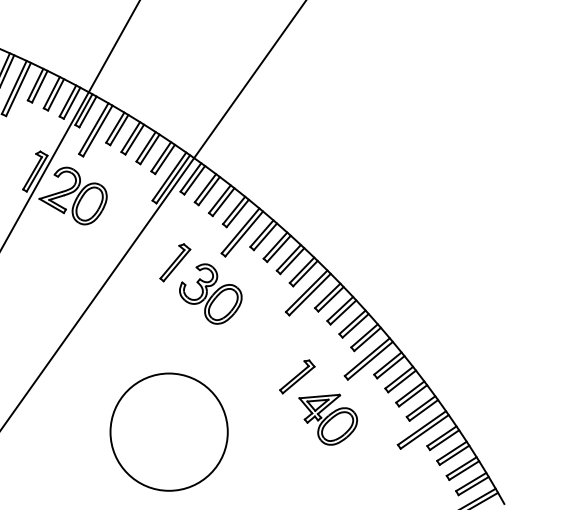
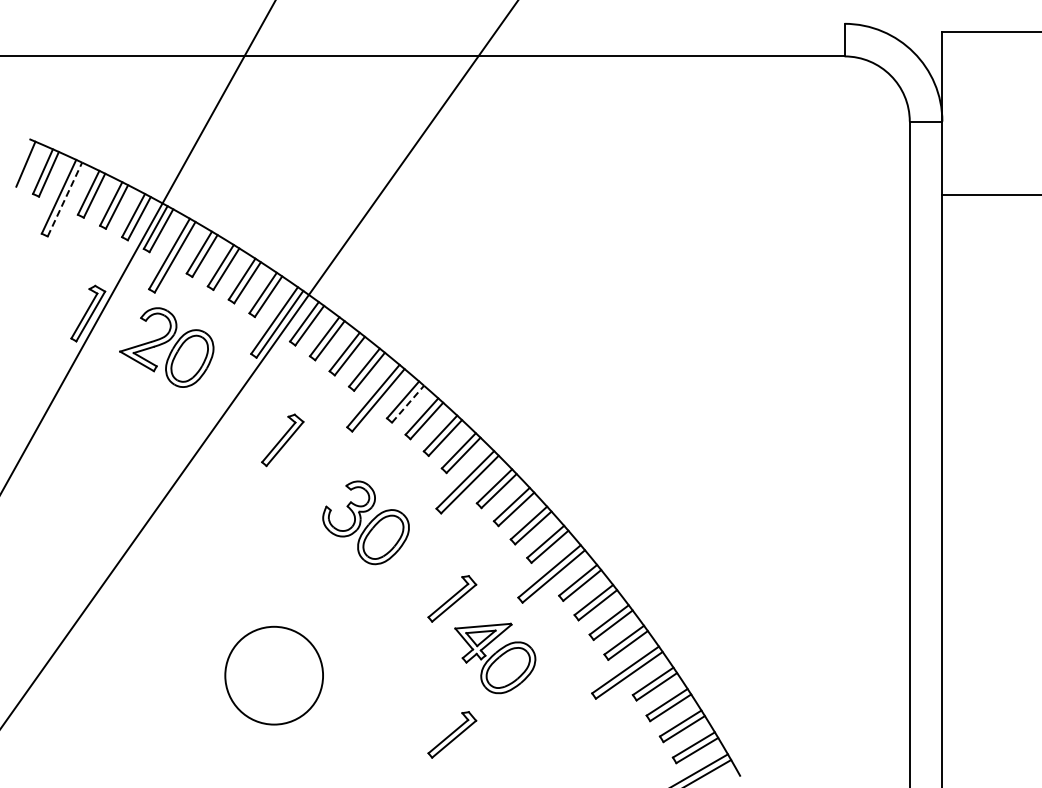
line: (18, 89) -> (64, 199), solid -> dashed
part: (72, 195) -> (166, 347), moved
line: (265, 236) -> (408, 403), solid -> dashed
part: (210, 293) -> (365, 522), moved
circle: (168, 432) -> (273, 675), size x0.6
part: (297, 474) -> (452, 734), added

